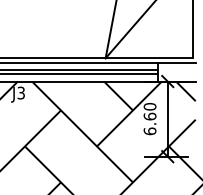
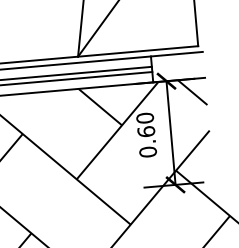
text: (149, 131) -> (147, 152), 6.60 -> 0.60

